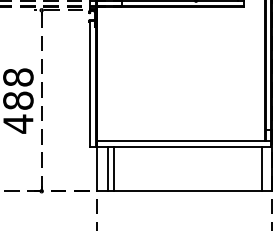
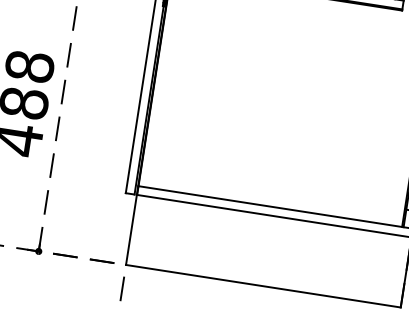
line: (108, 168) -> (149, 231), removed
line: (114, 168) -> (158, 233), removed
line: (262, 168) -> (391, 269), removed

